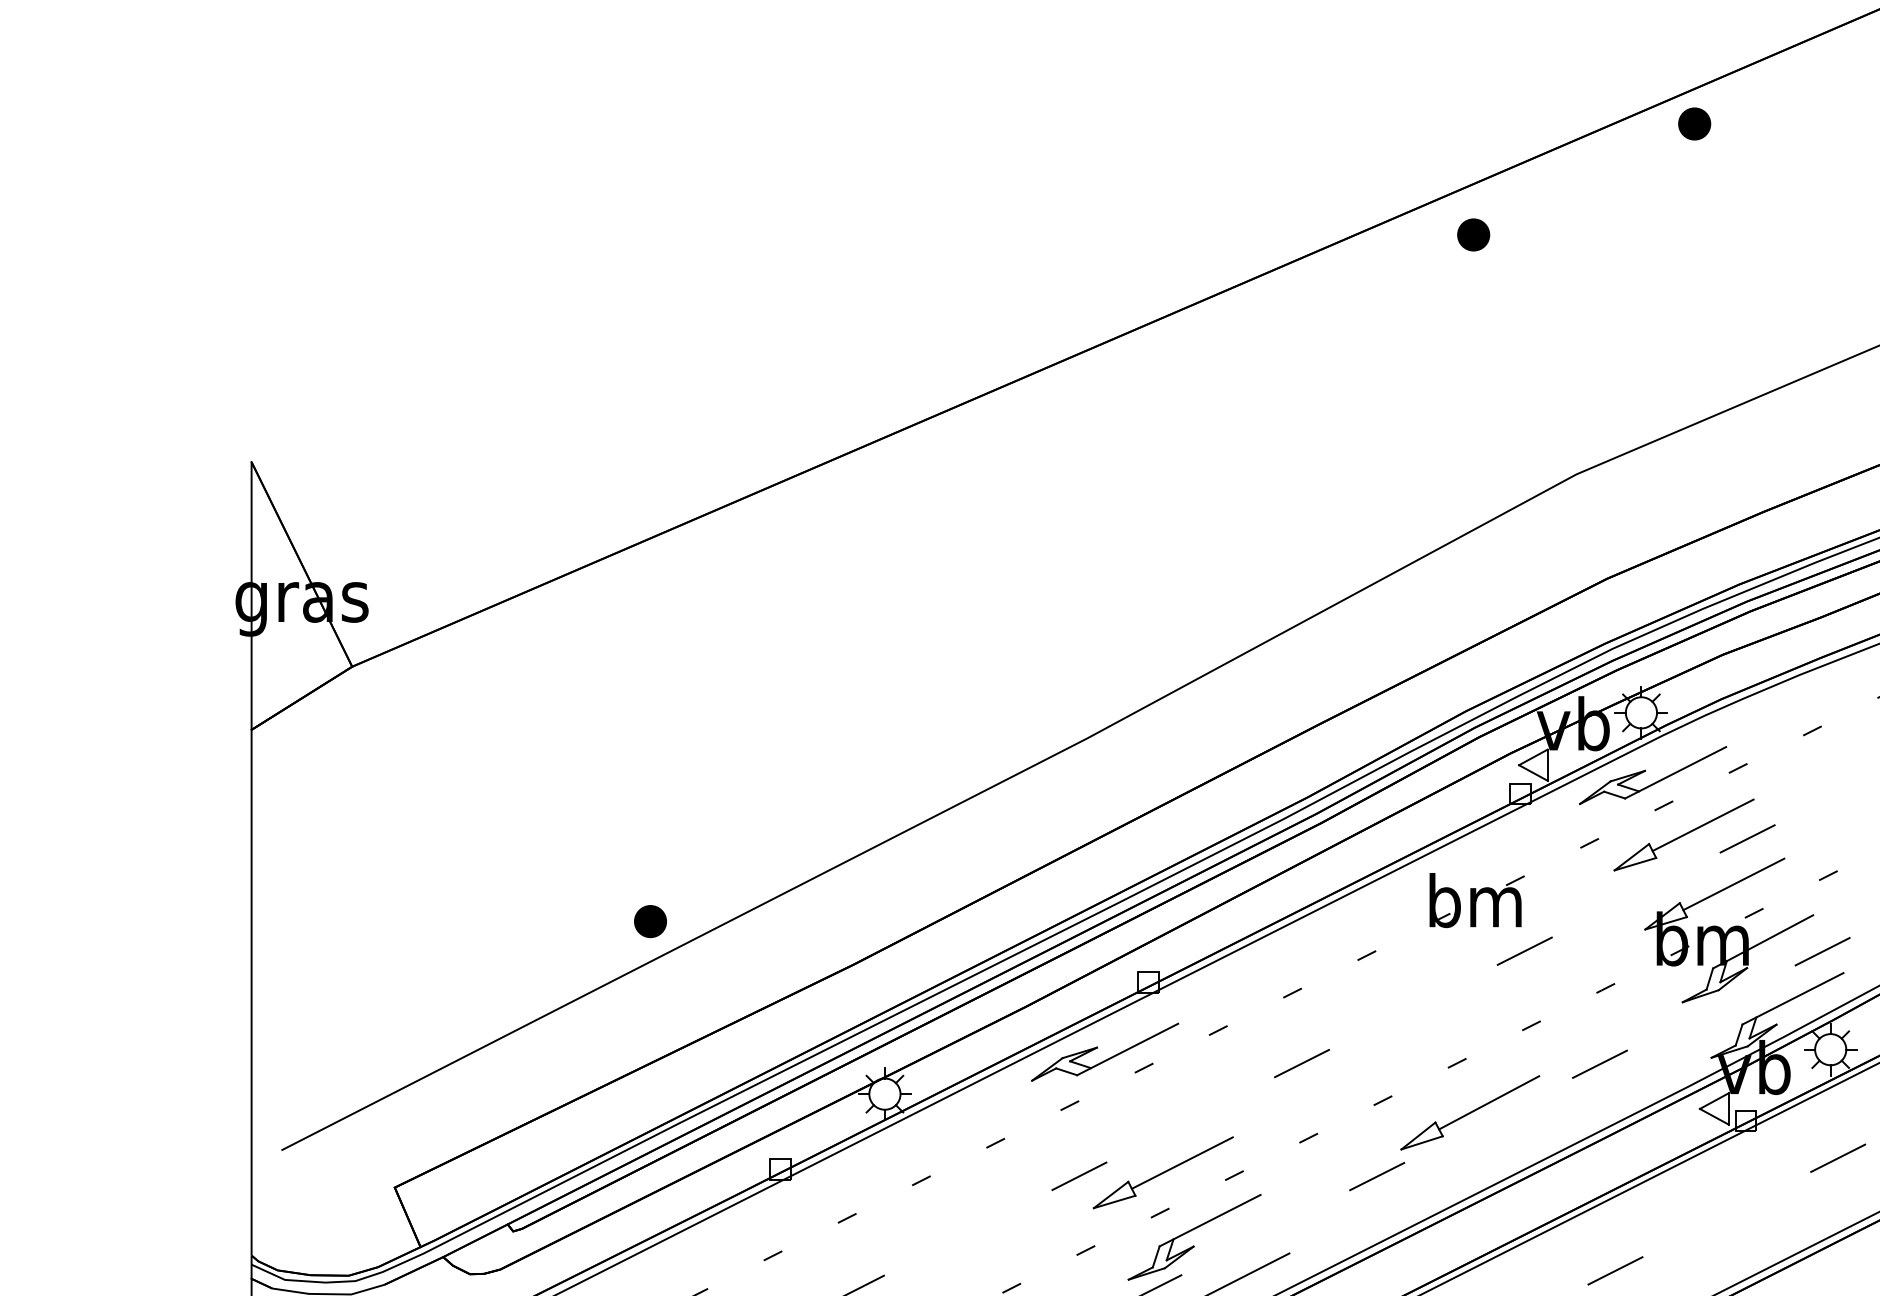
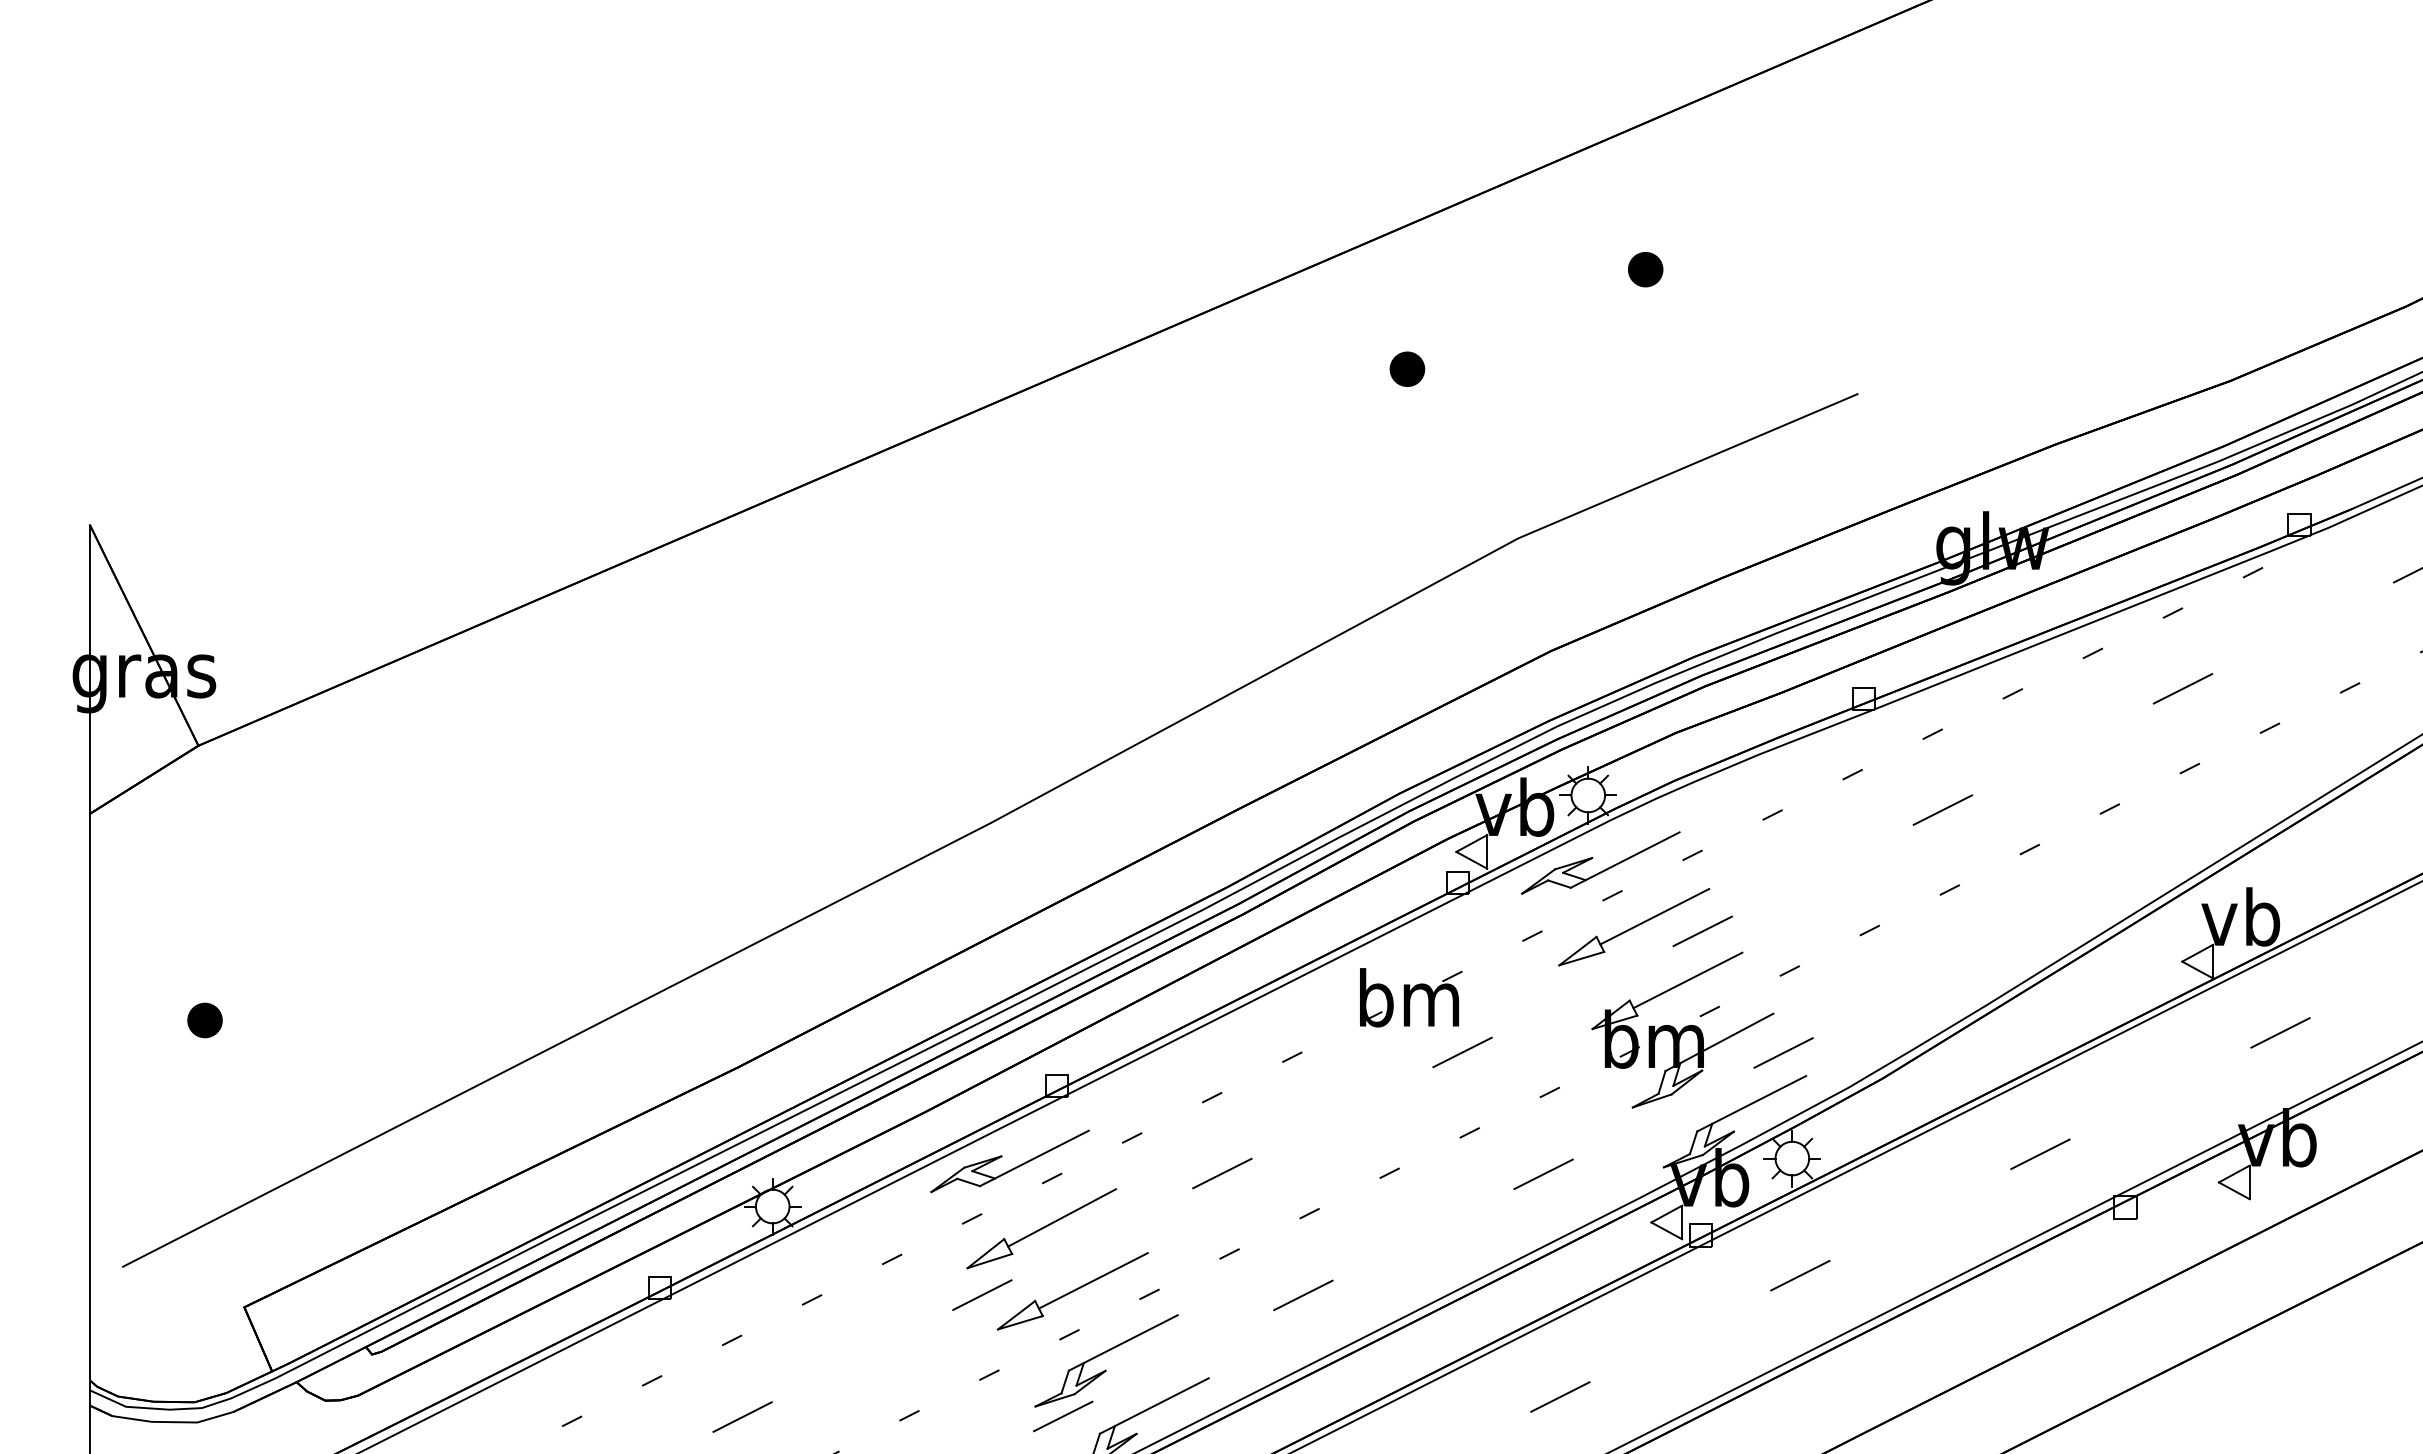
part: (1694, 123) -> (1645, 269), moved
part: (1473, 234) -> (1407, 368), moved
part: (650, 921) -> (204, 1020), moved
part: (1470, 1112) -> (1041, 1228), moved

